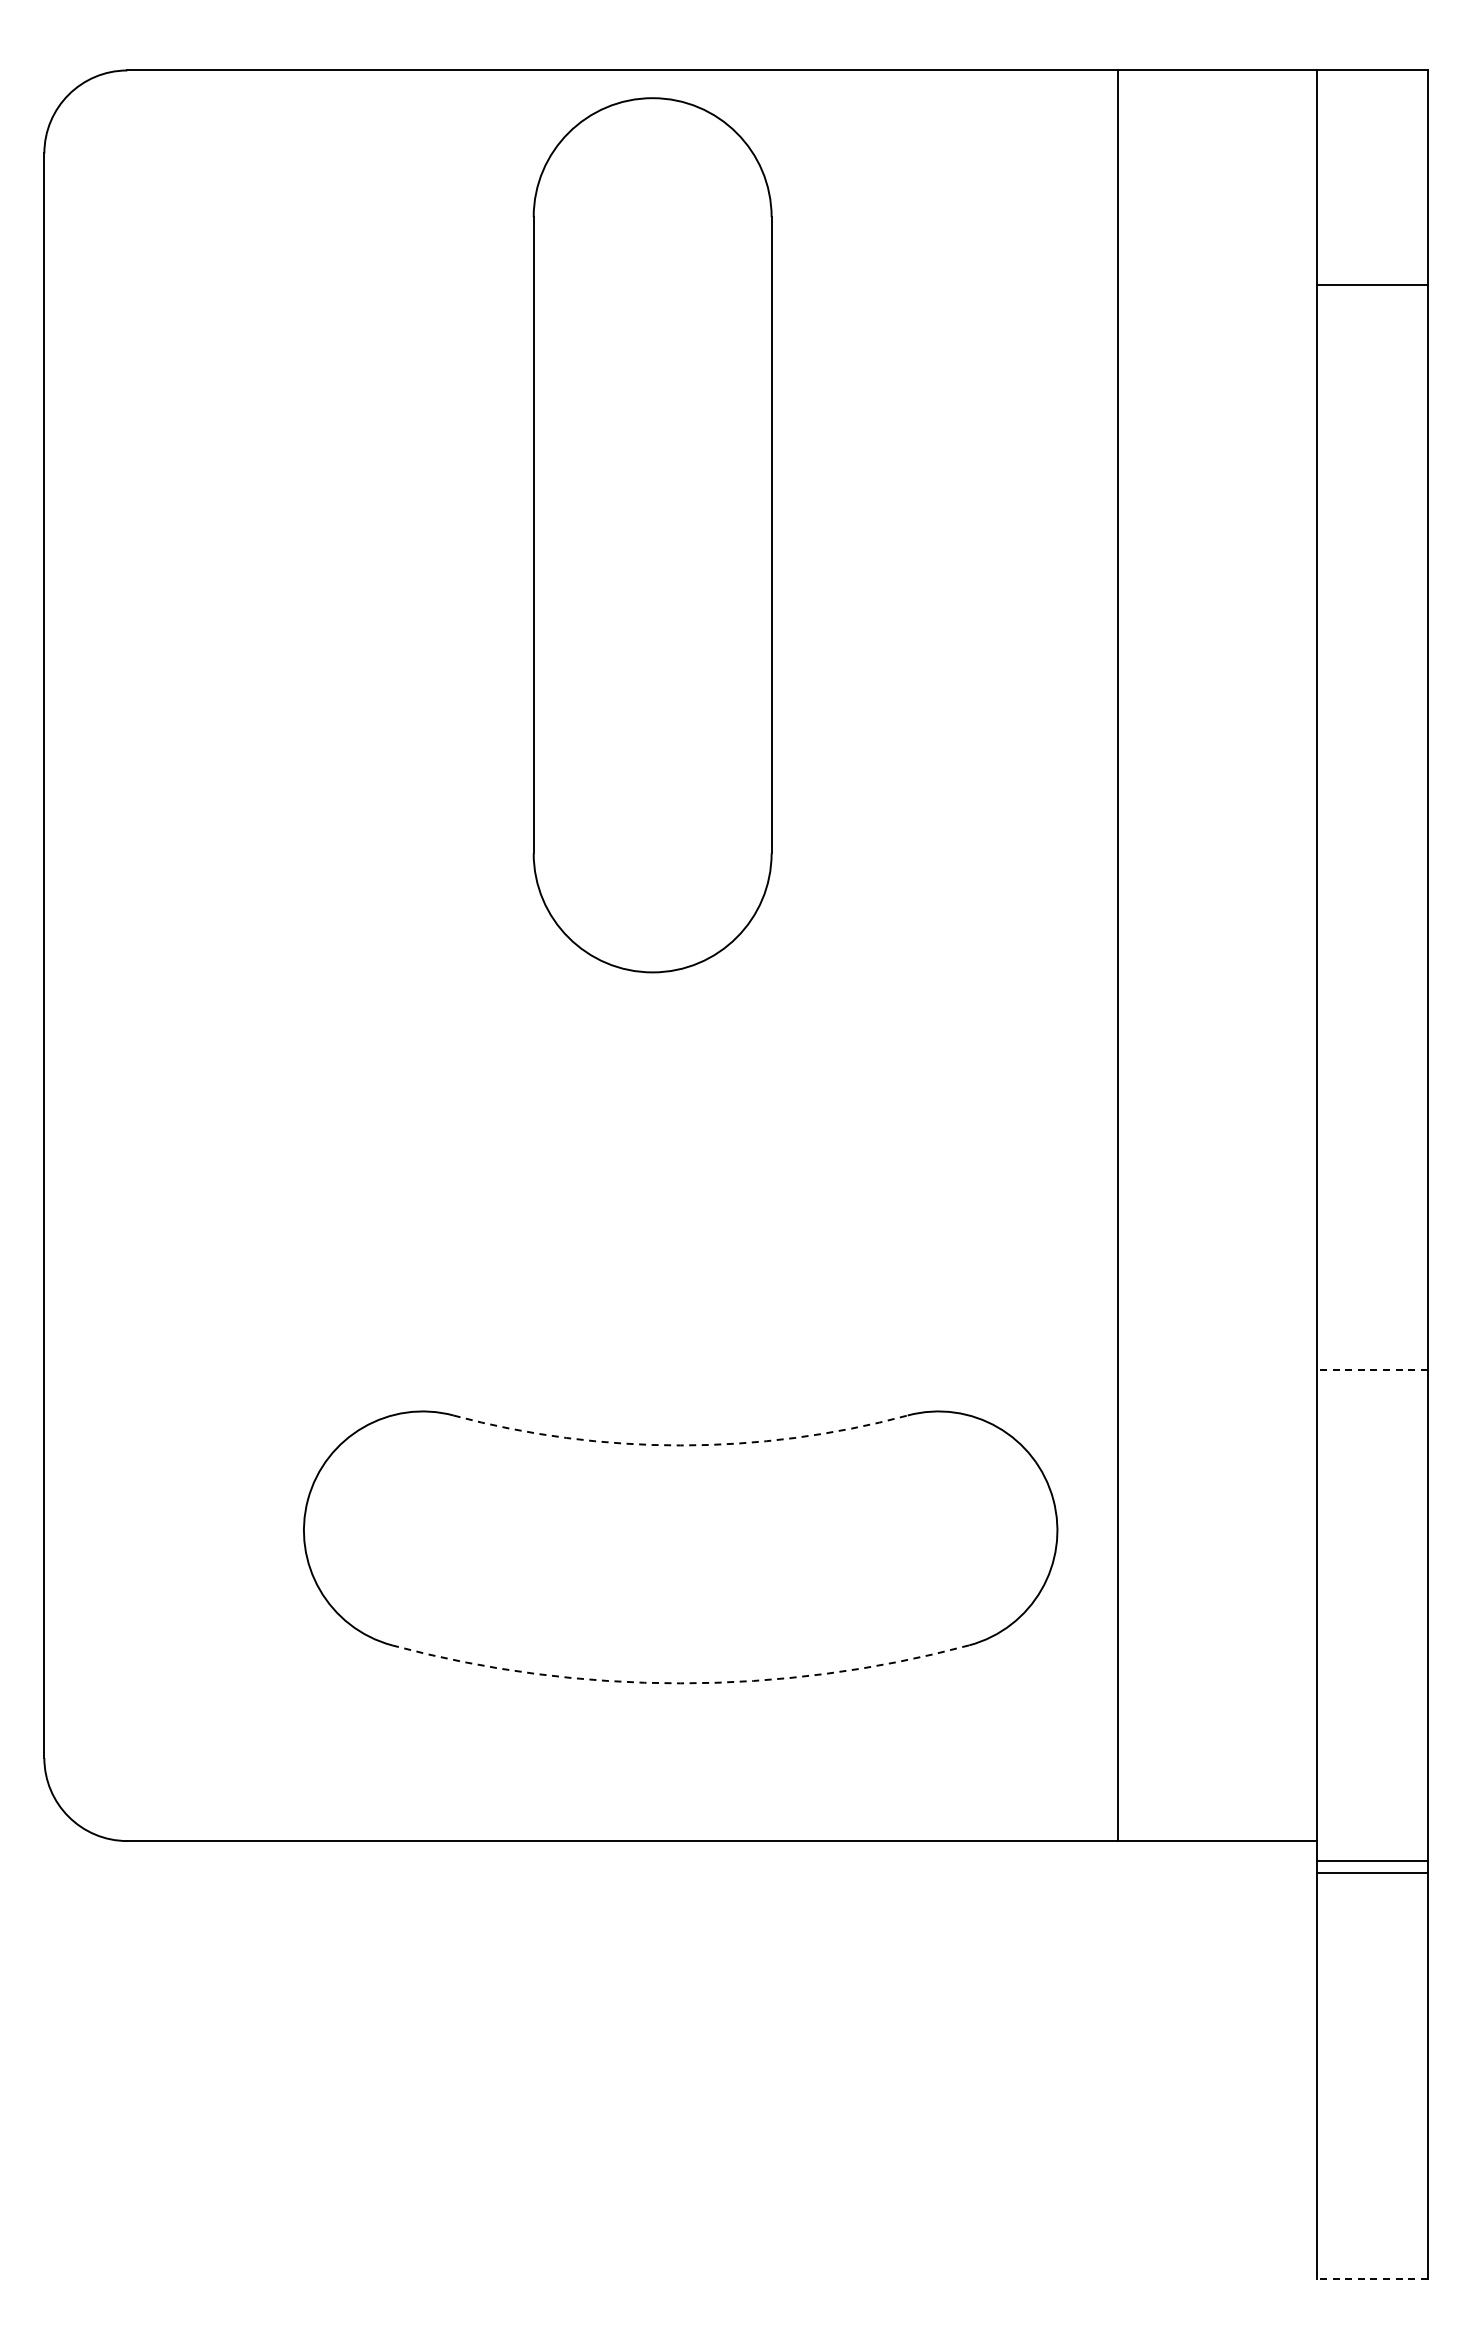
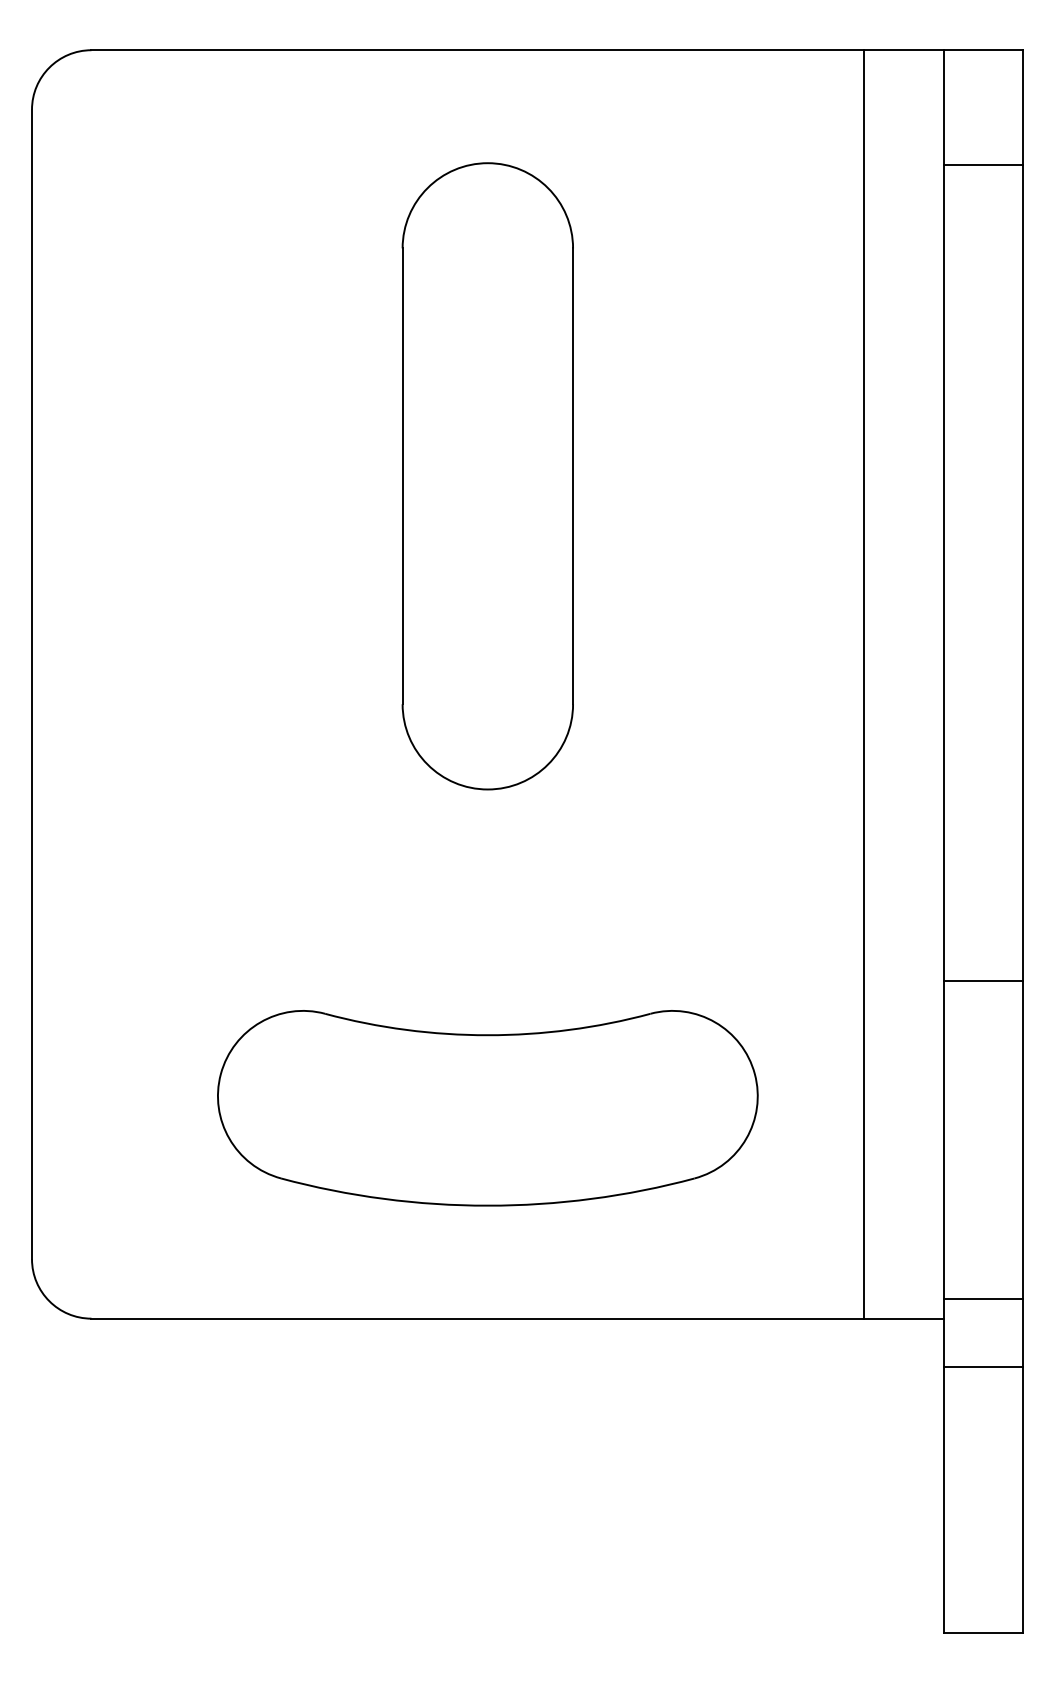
line: (1371, 284) -> (982, 164), moved
part: (652, 535) -> (487, 476), moved
line: (1118, 955) -> (864, 684), moved
line: (1371, 1370) -> (982, 981), dashed -> solid
arc: (680, 1445) -> (487, 1035), dashed -> solid
arc: (680, 1683) -> (487, 1205), dashed -> solid
line: (1371, 1860) -> (982, 1366), moved
line: (1371, 1872) -> (982, 1298), moved
line: (1371, 2279) -> (982, 1632), dashed -> solid

